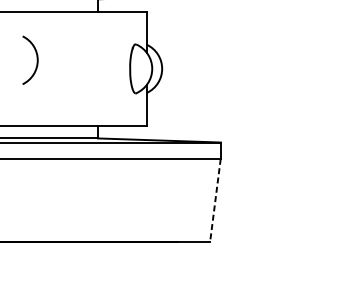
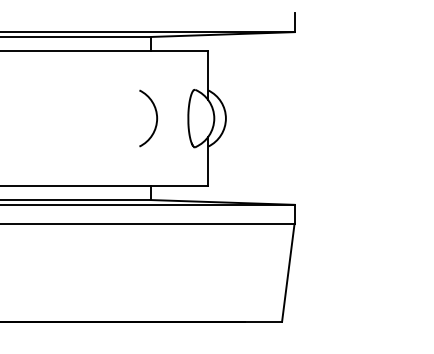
arc: (37, 60) -> (156, 118), moved
line: (215, 201) -> (288, 273), dashed -> solid

